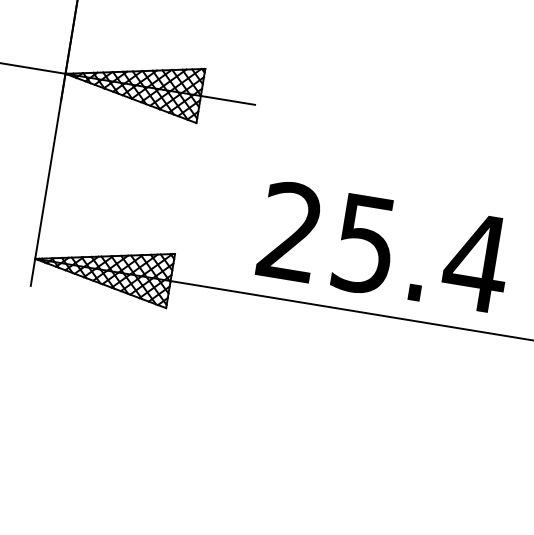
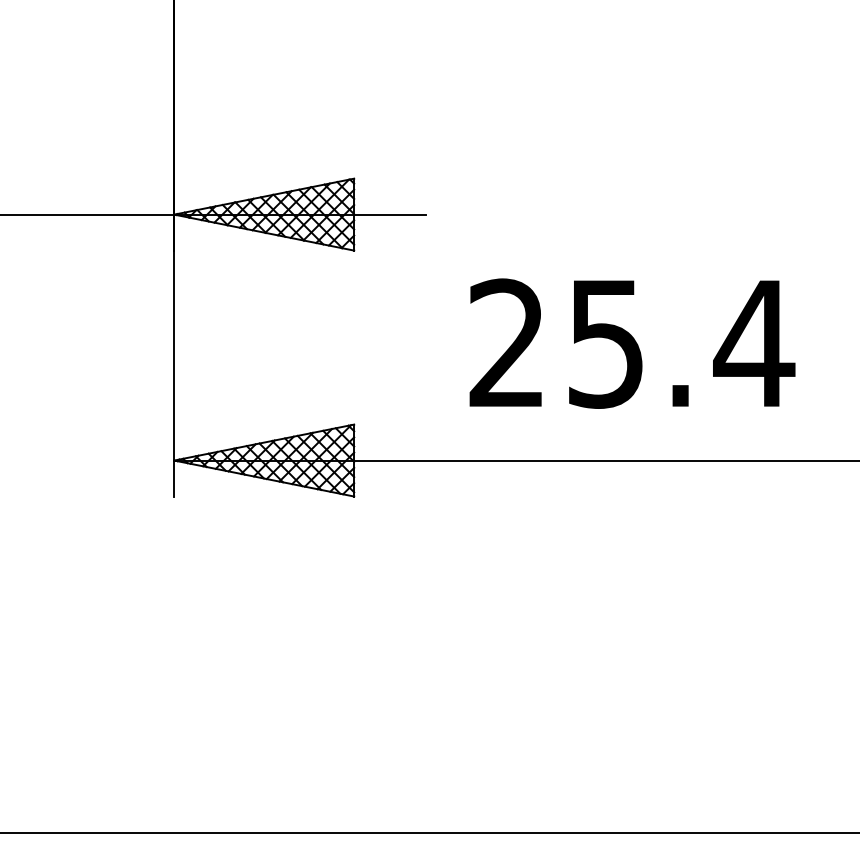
text: (384, 247) -> (632, 343), moved

